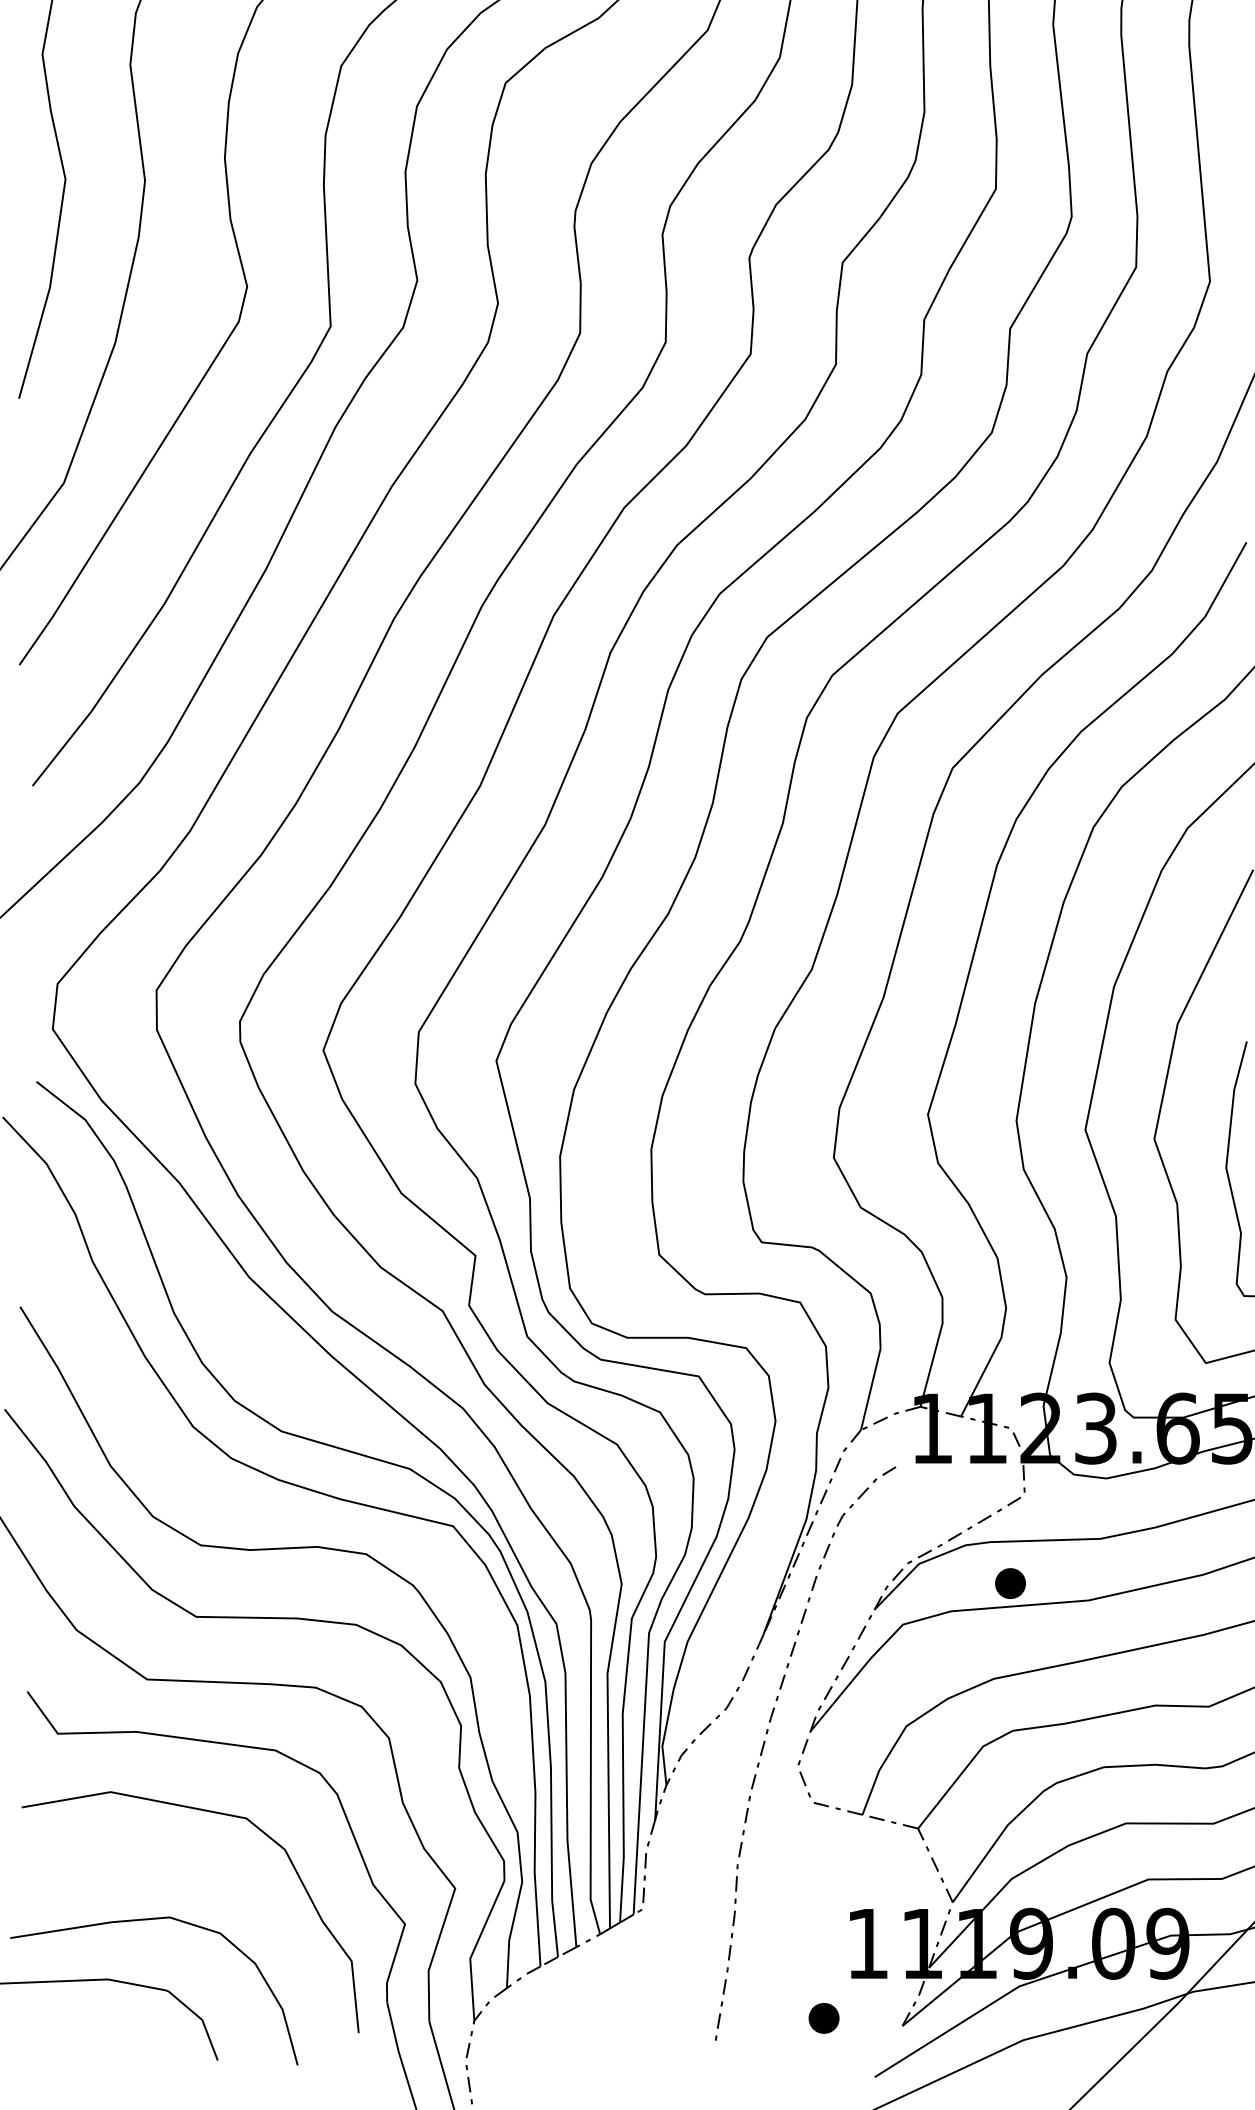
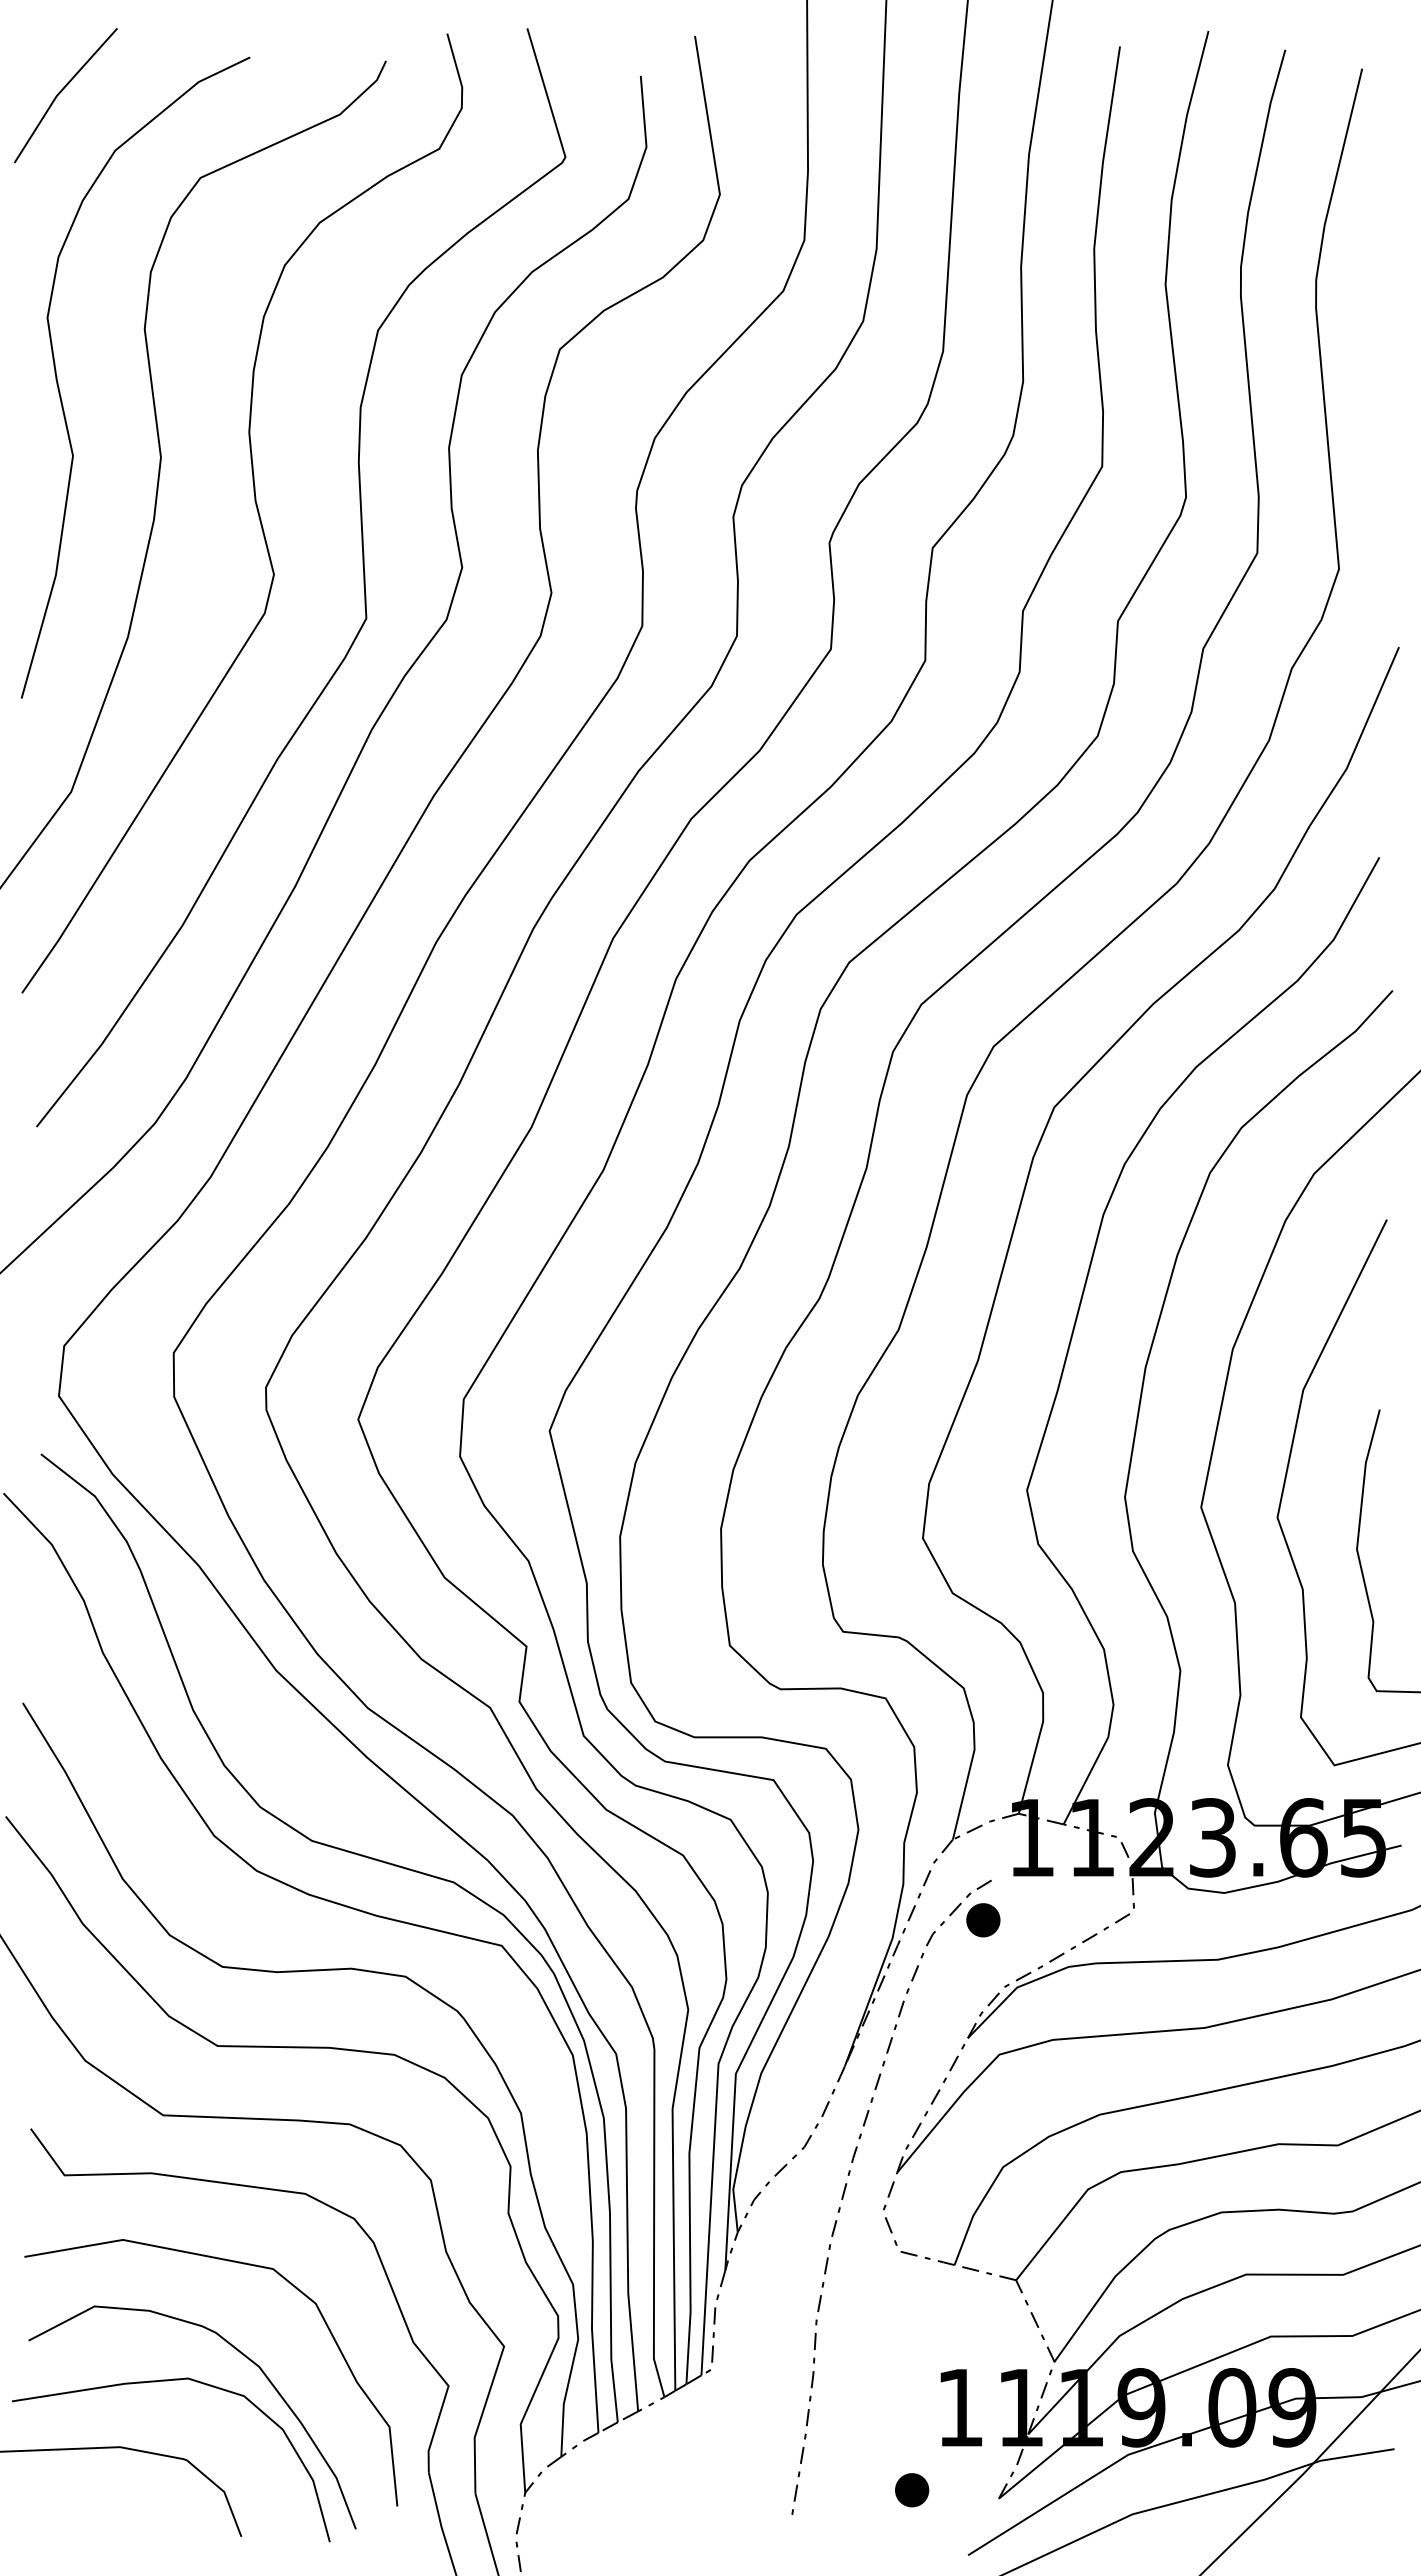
part: (1010, 1583) -> (983, 1920), moved
curve: (217, 1895) -> (241, 2354), added

